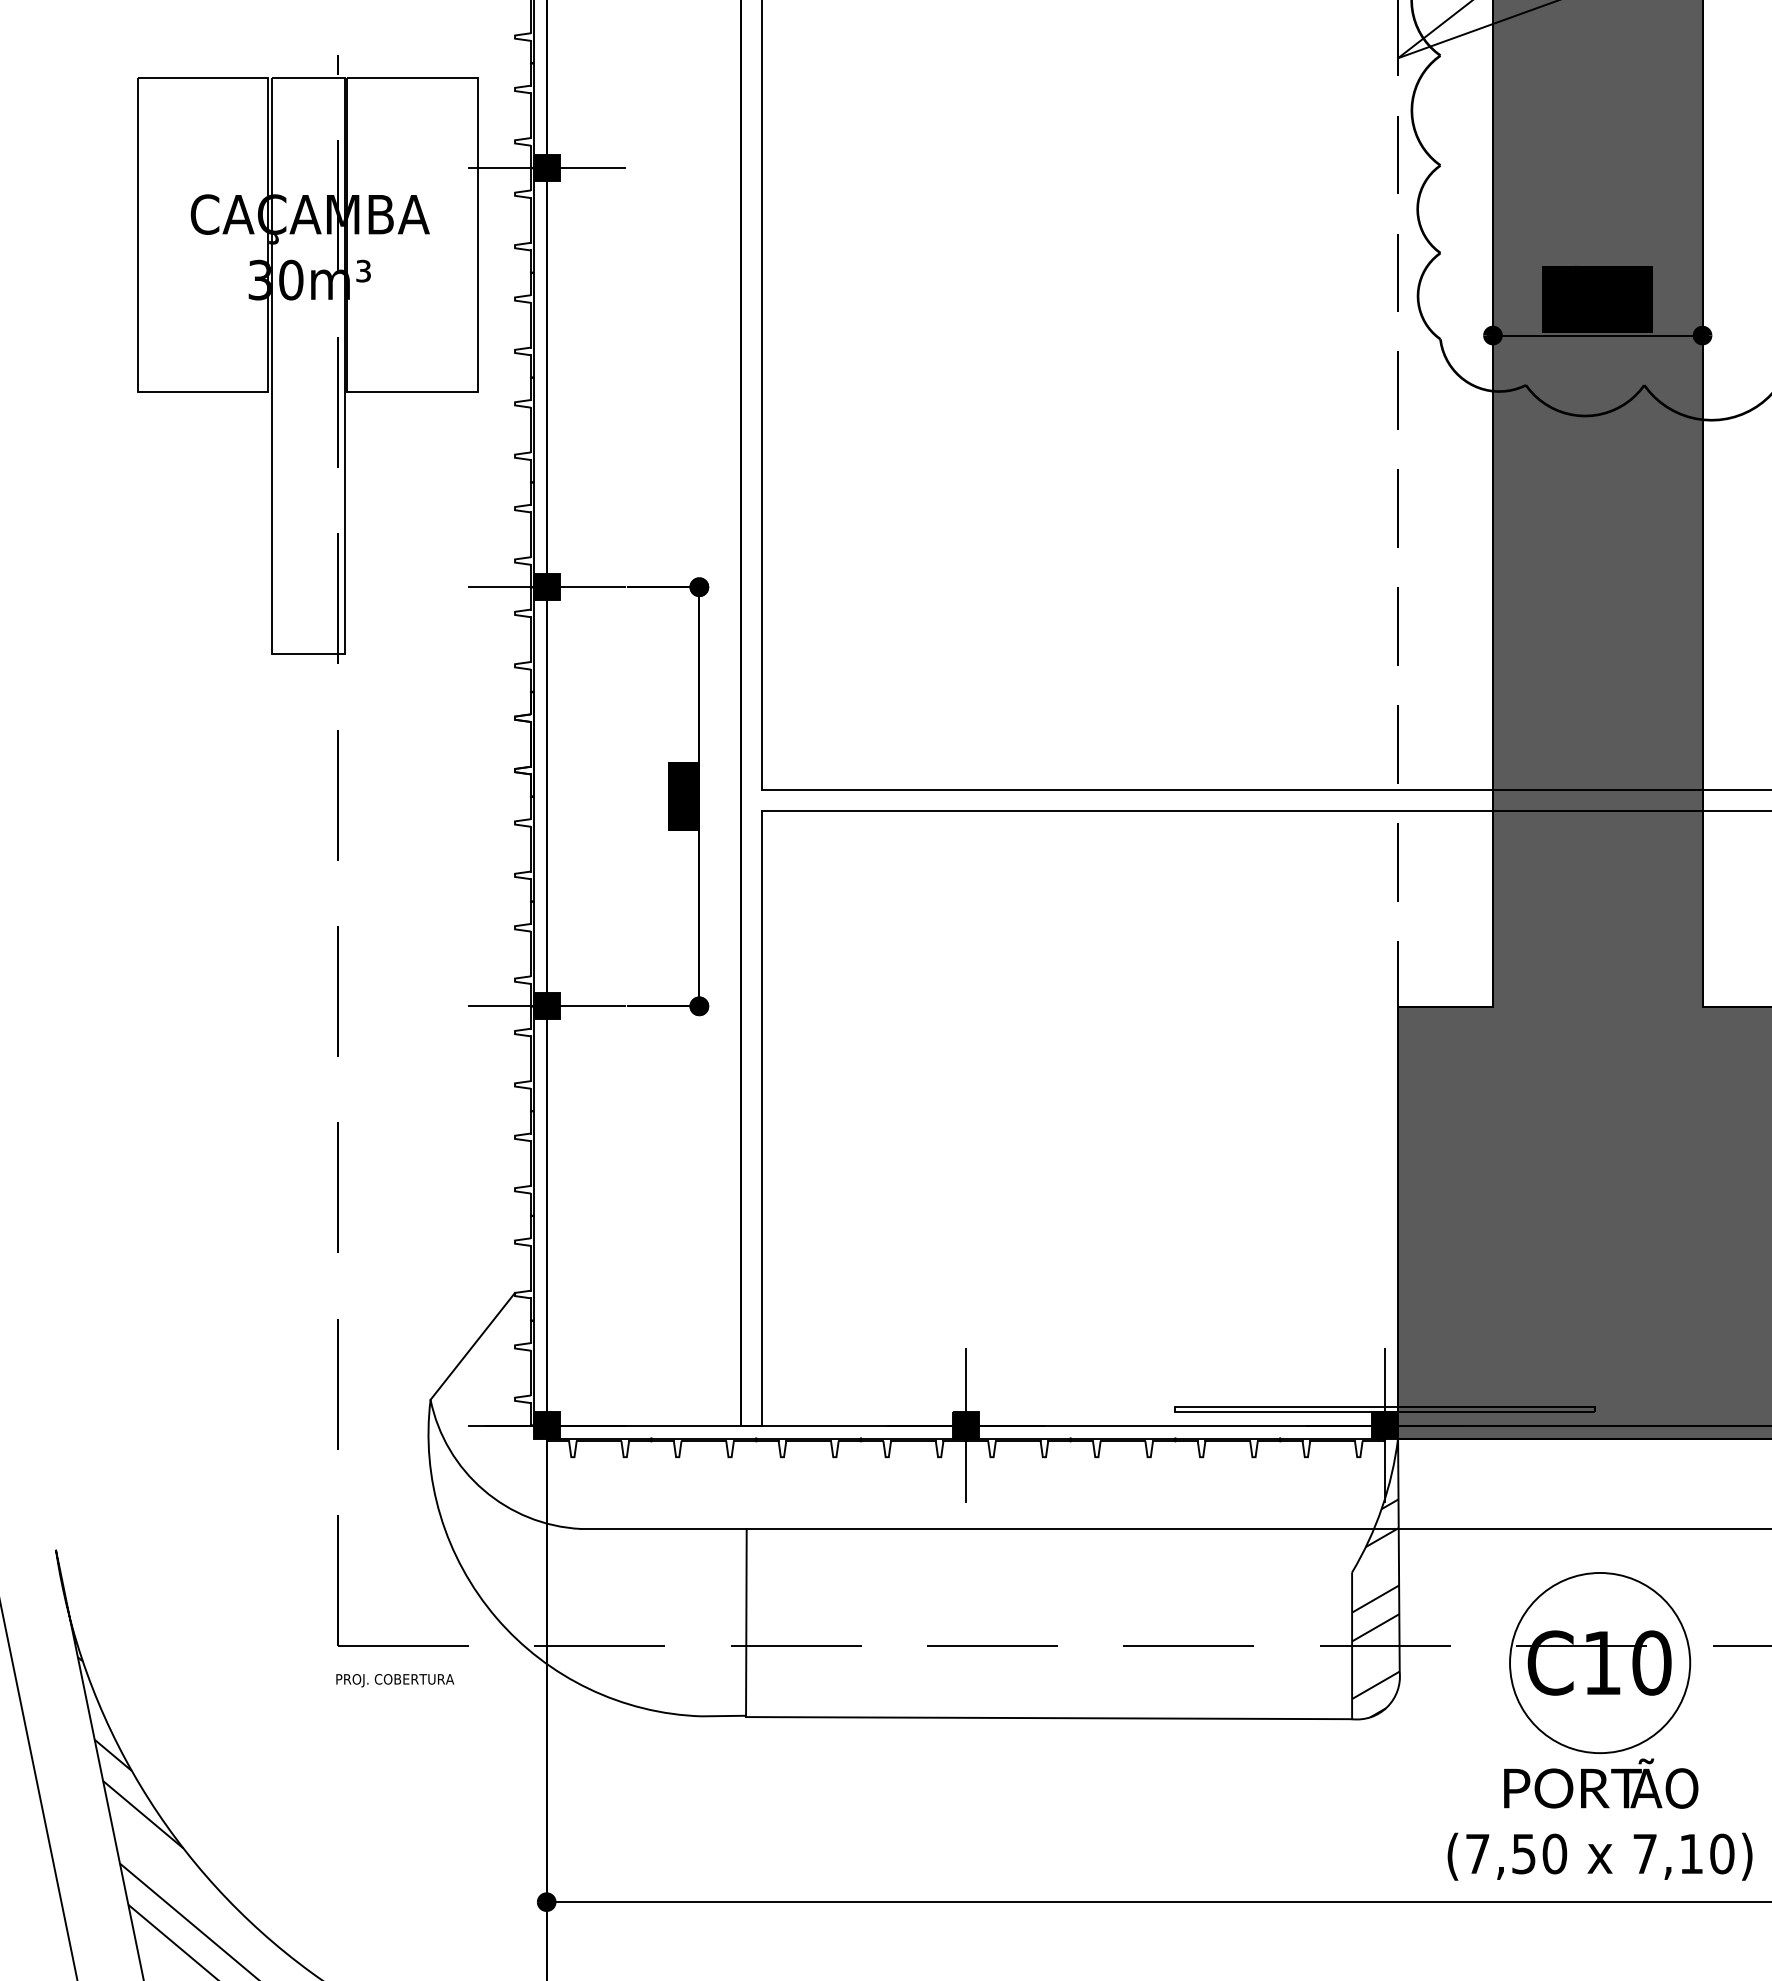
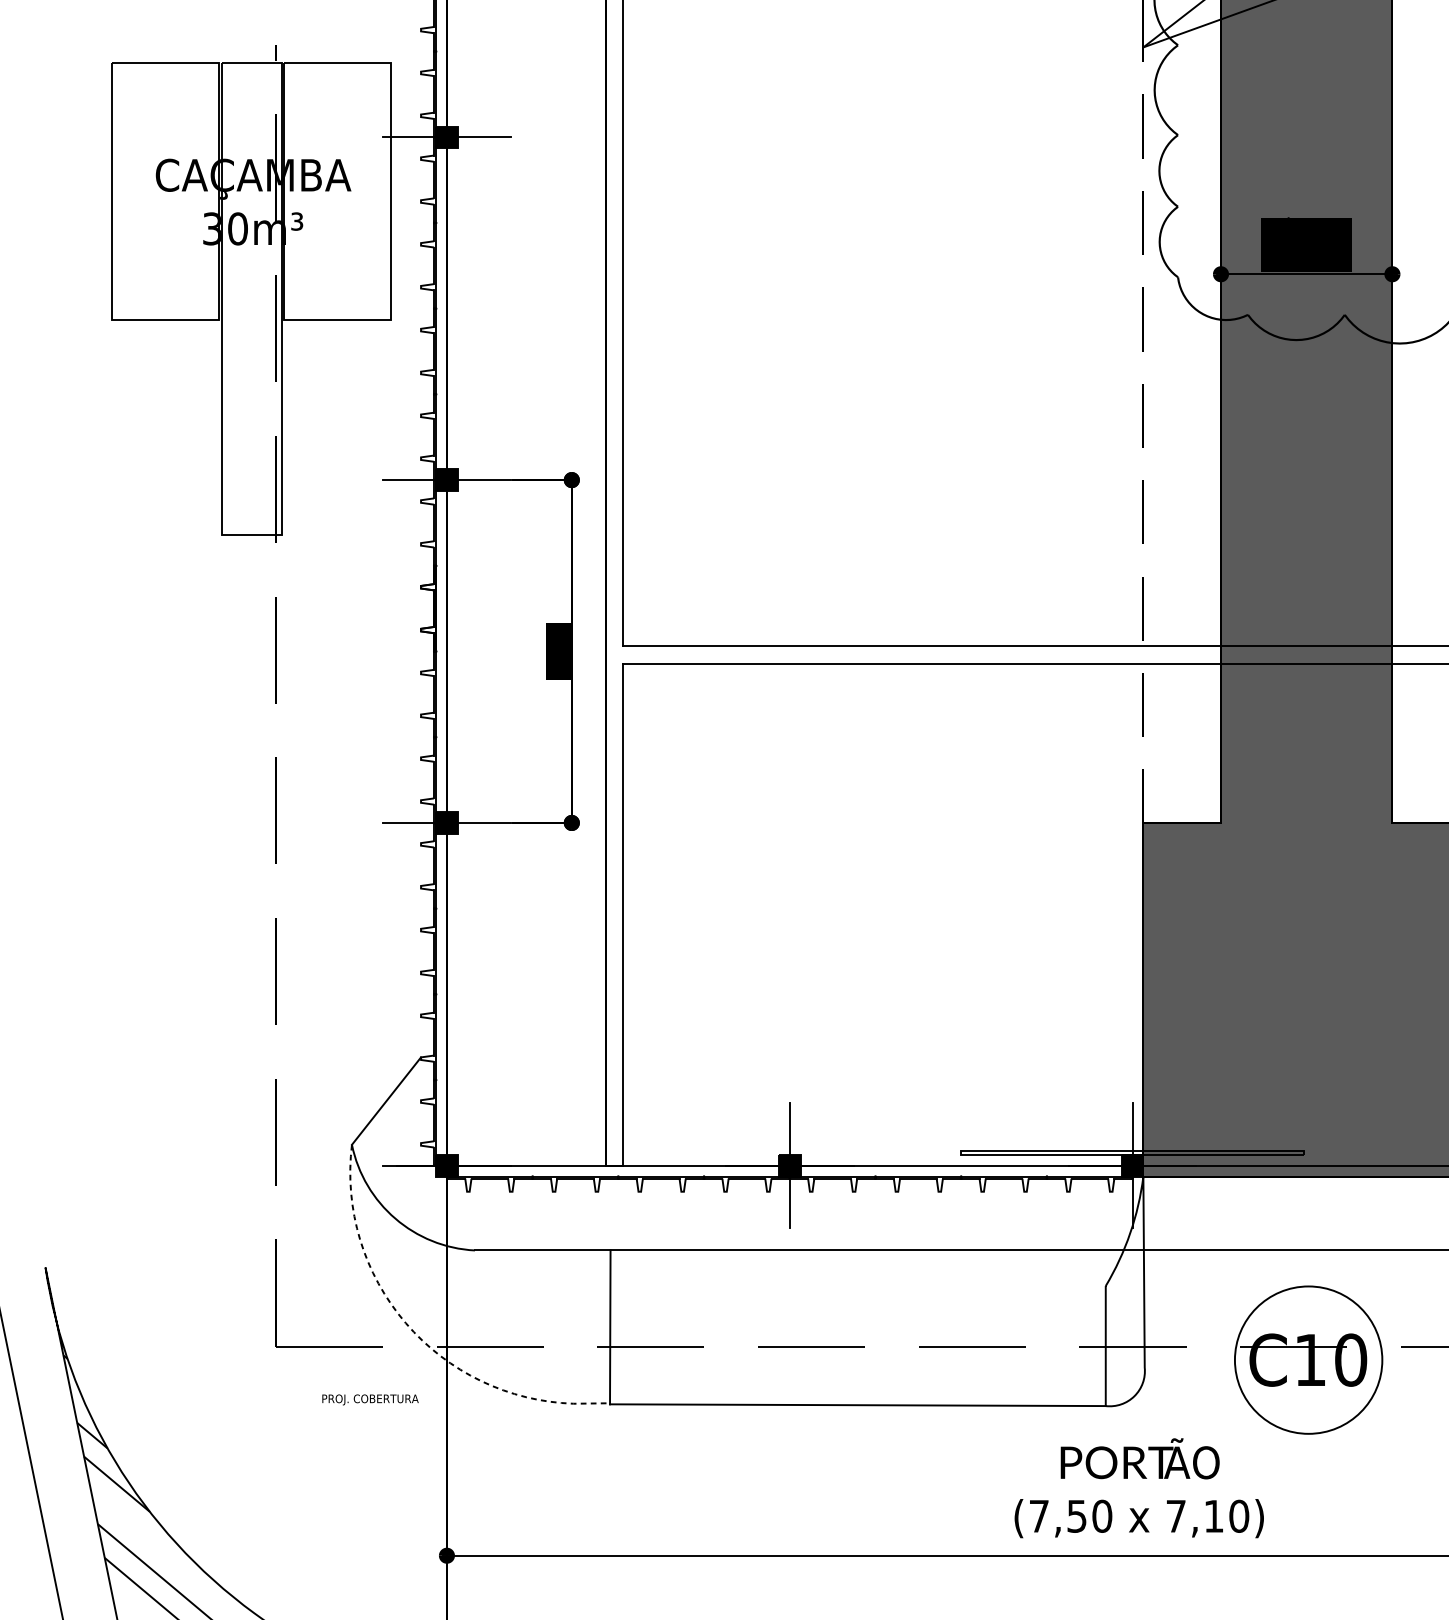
hatch: (1375, 1579) -> (1124, 1291), removed
line: (511, 1633) -> (418, 1335), solid -> dashed
text: (395, 1680) -> (370, 1399), moved
text: (1599, 1819) -> (1138, 1488), moved

